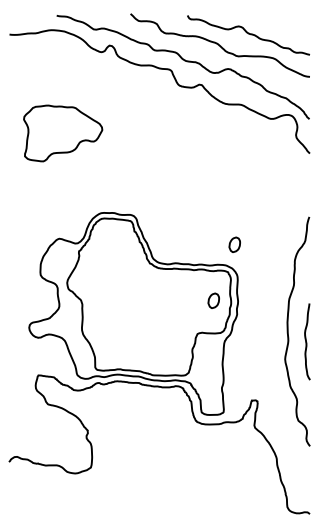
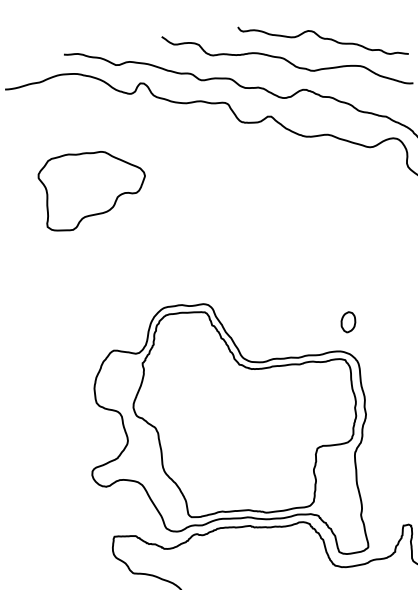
part: (63, 133) -> (94, 188), moved
part: (213, 300) -> (331, 400), removed

